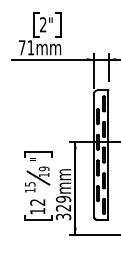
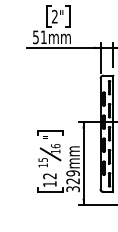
text: (21, 47) -> (35, 37), 71mm -> 51mm
text: (43, 169) -> (55, 146), 19 -> 16

